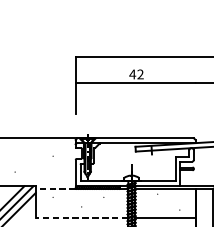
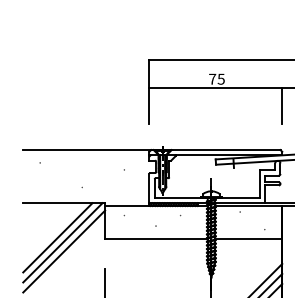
text: (136, 73) -> (216, 78), 42 -> 75
line: (195, 98) -> (282, 105), added
line: (55, 189) -> (126, 206), dashed -> solid
line: (81, 218) -> (155, 238), dashed -> solid

